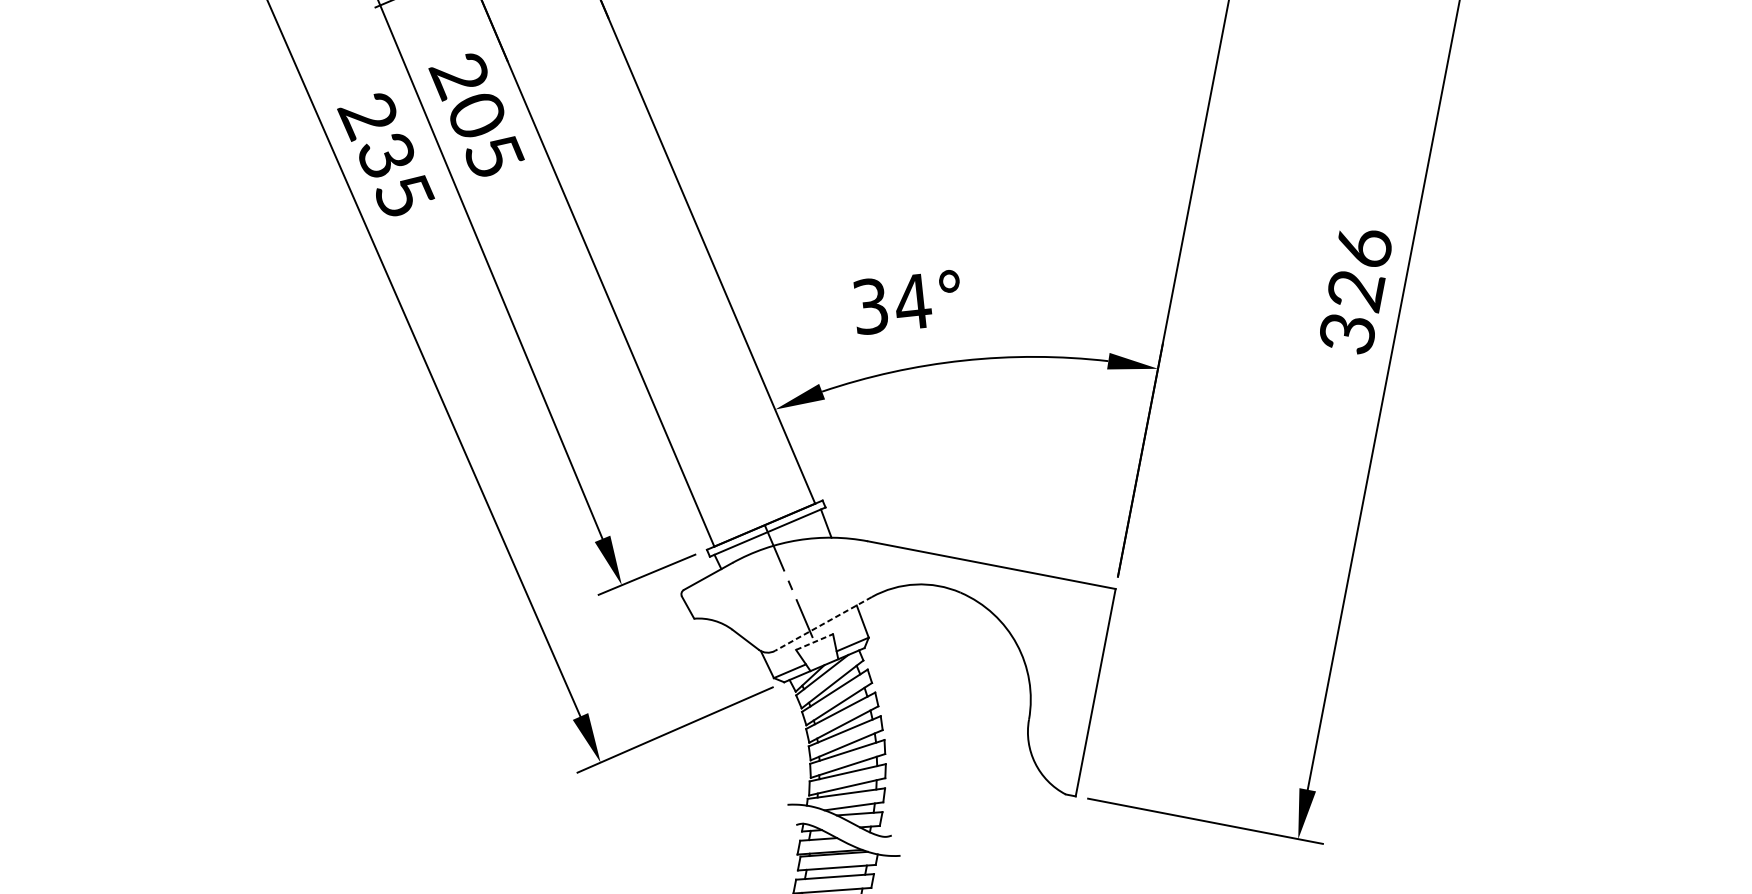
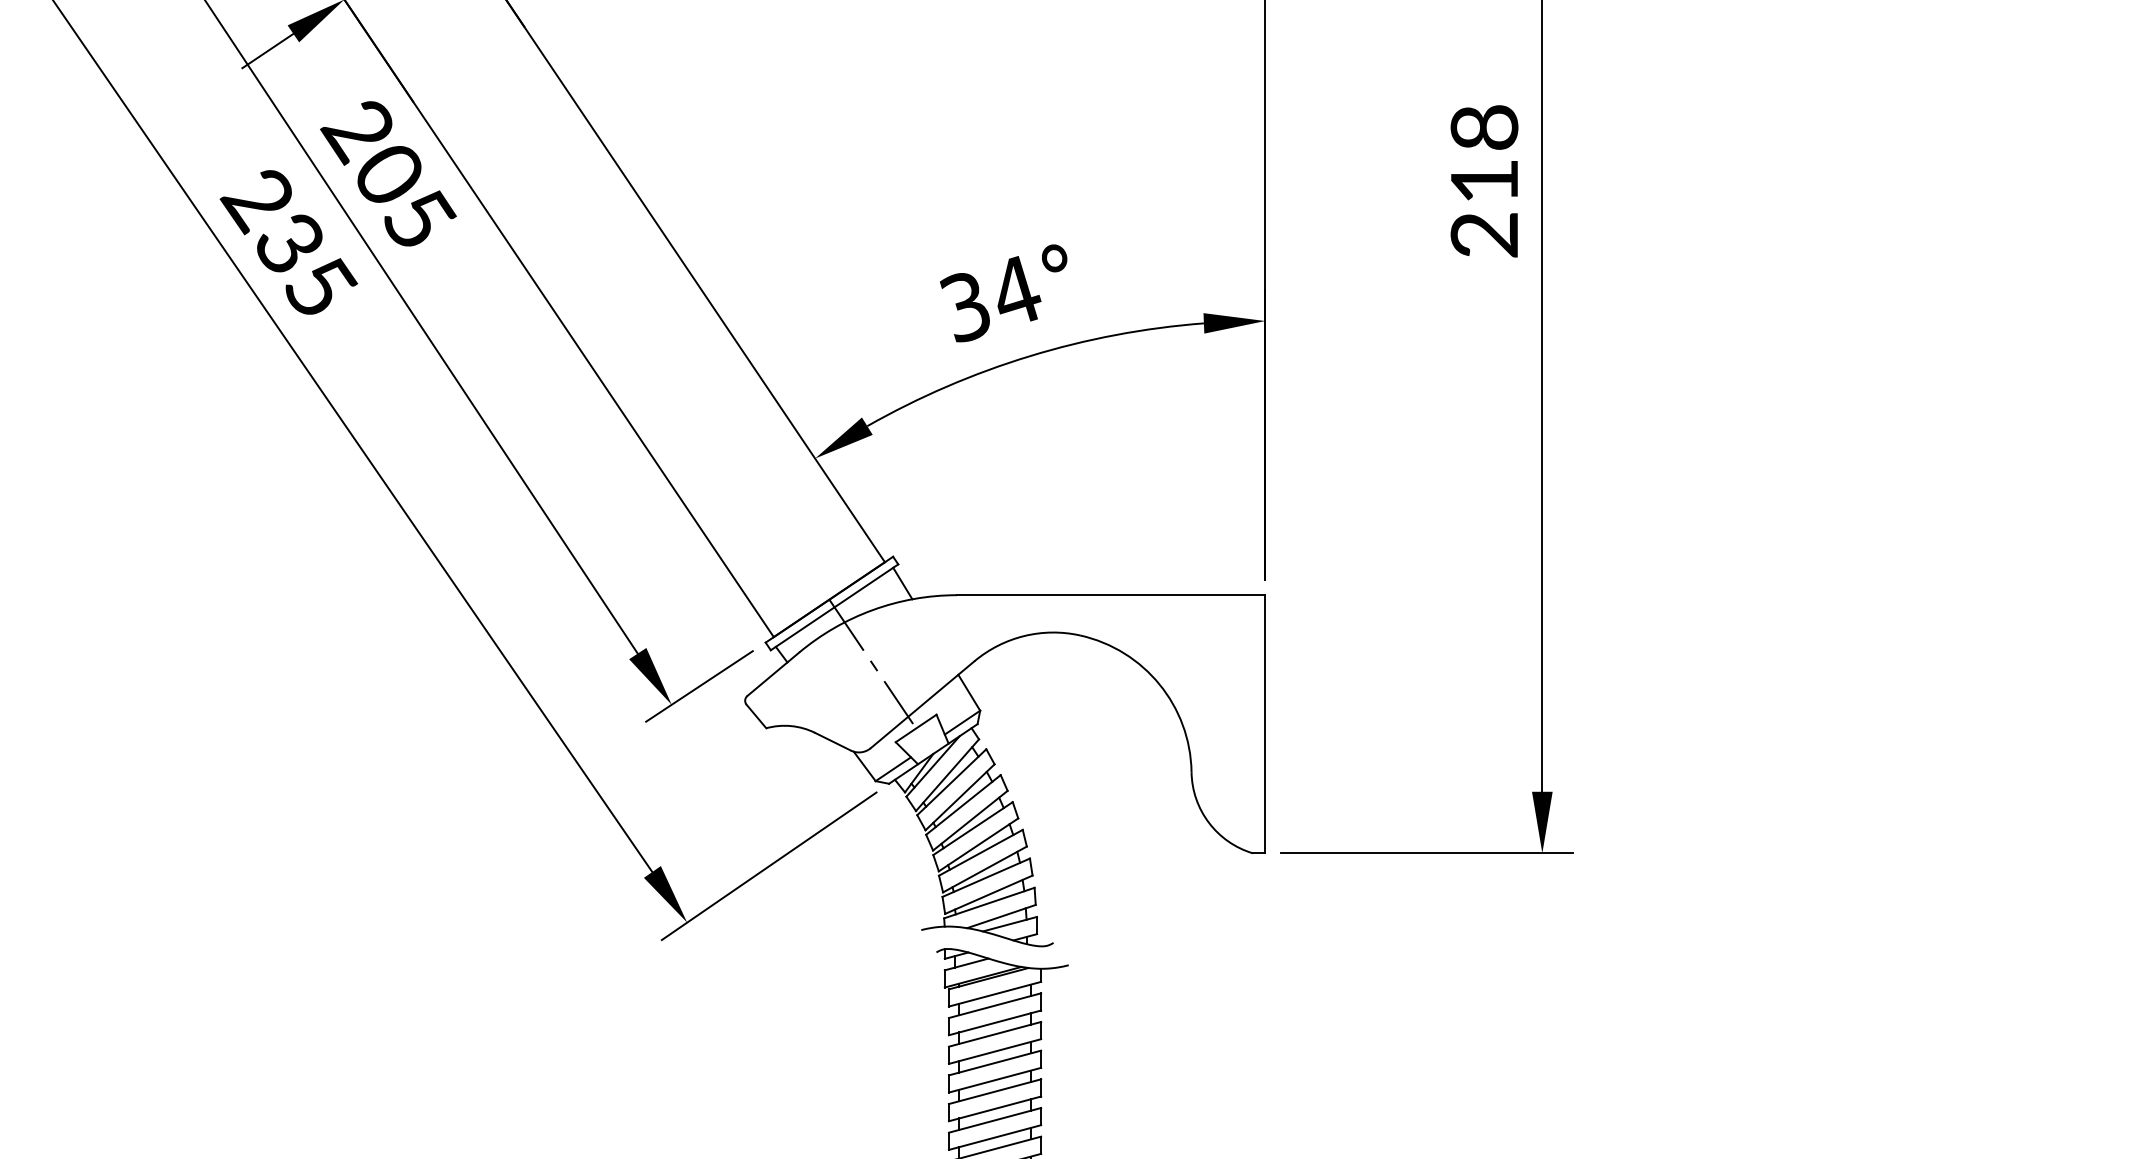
text: (1355, 289) -> (1484, 180), 326 -> 218
text: (902, 301) -> (1003, 293), moved
line: (823, 623) -> (922, 704), dashed -> solid
line: (814, 642) -> (916, 728), dashed -> solid

